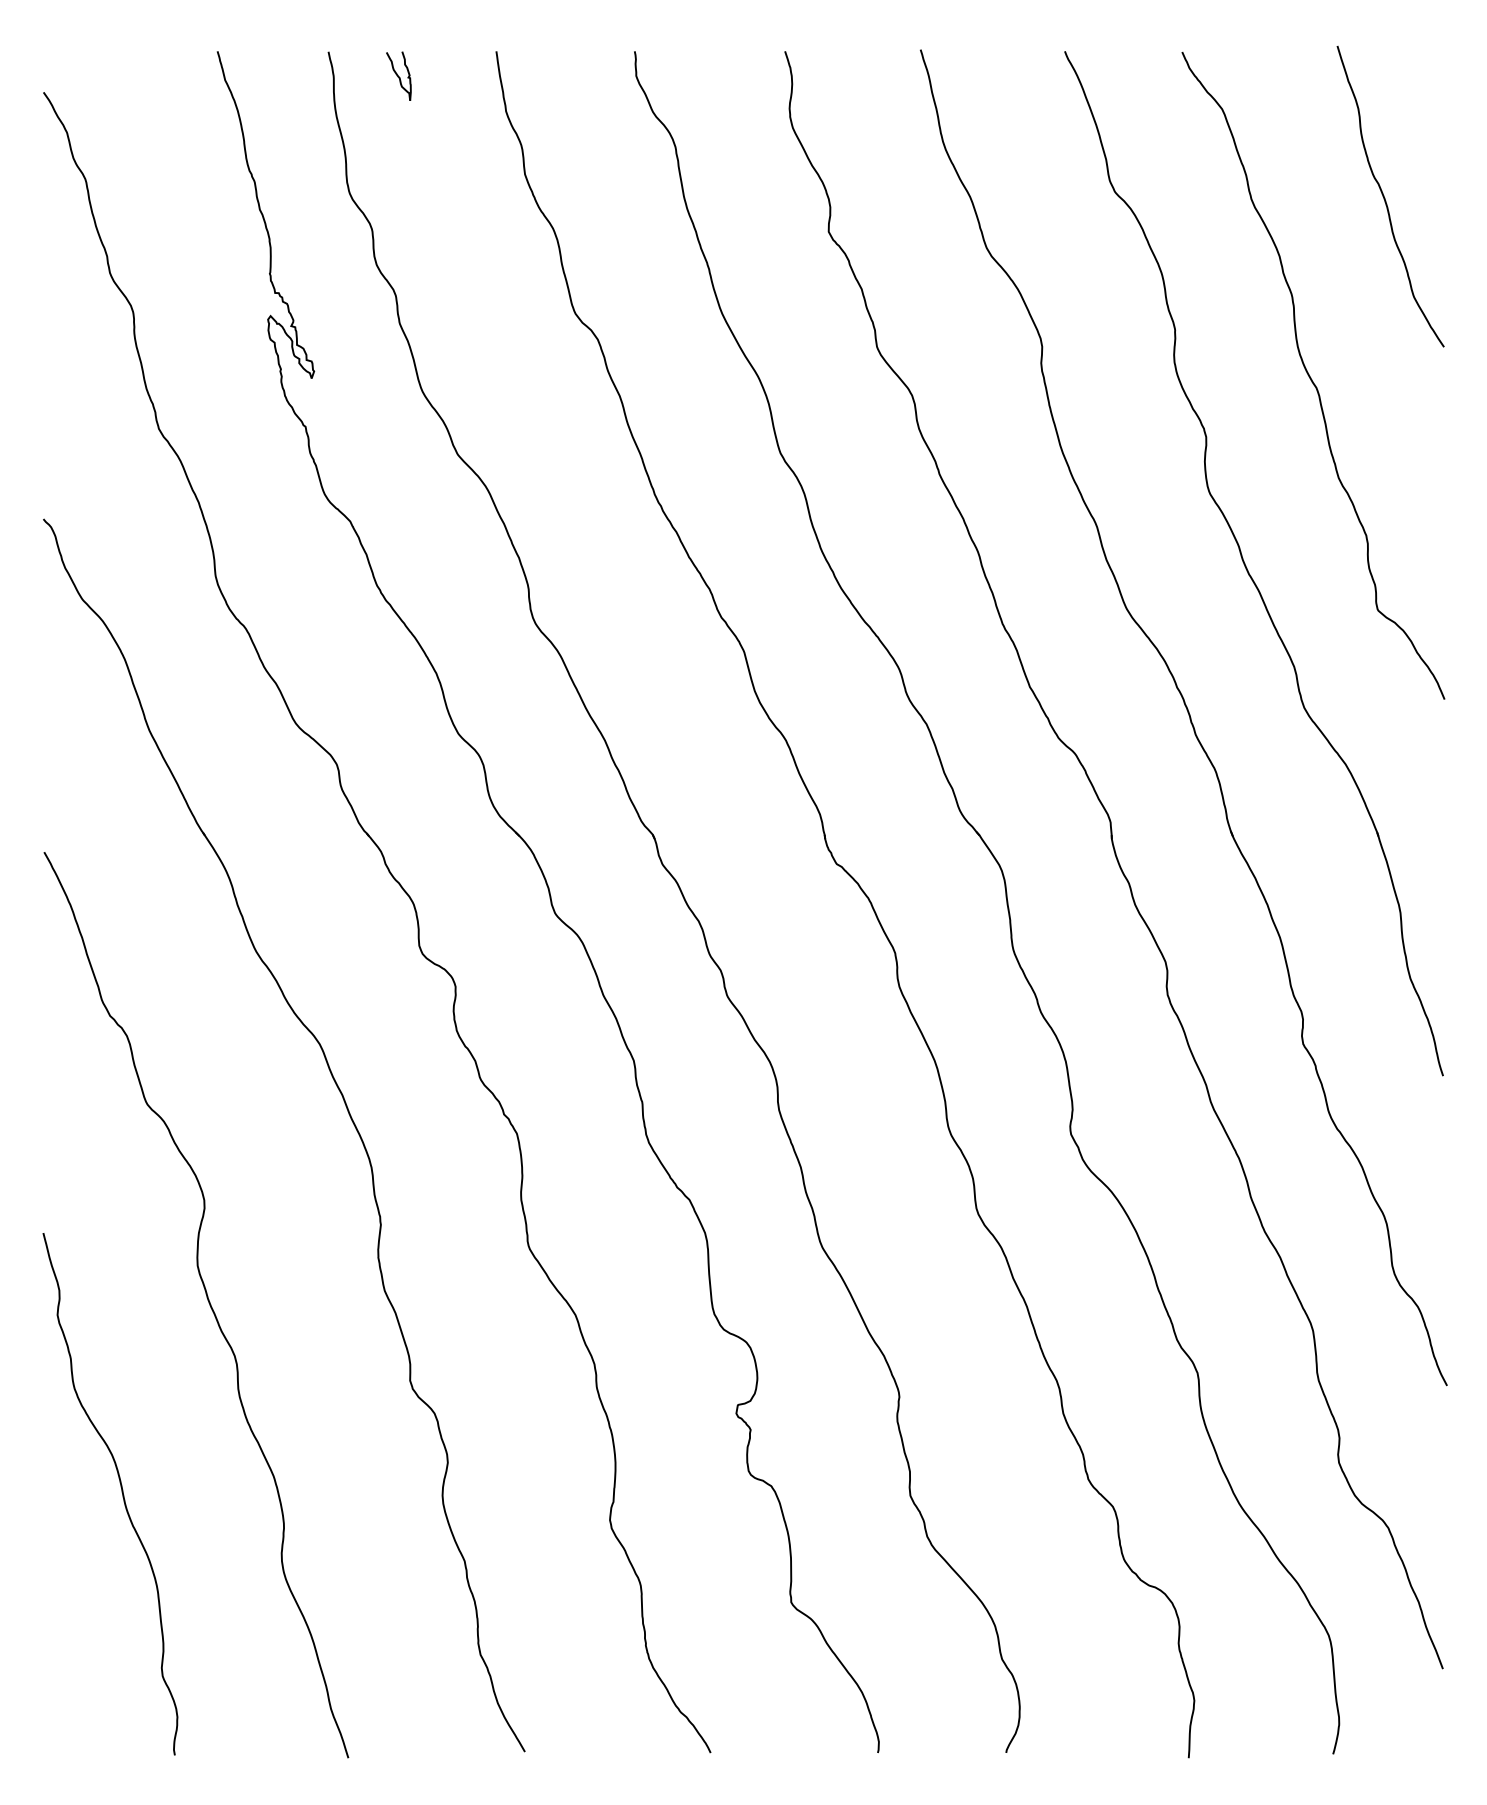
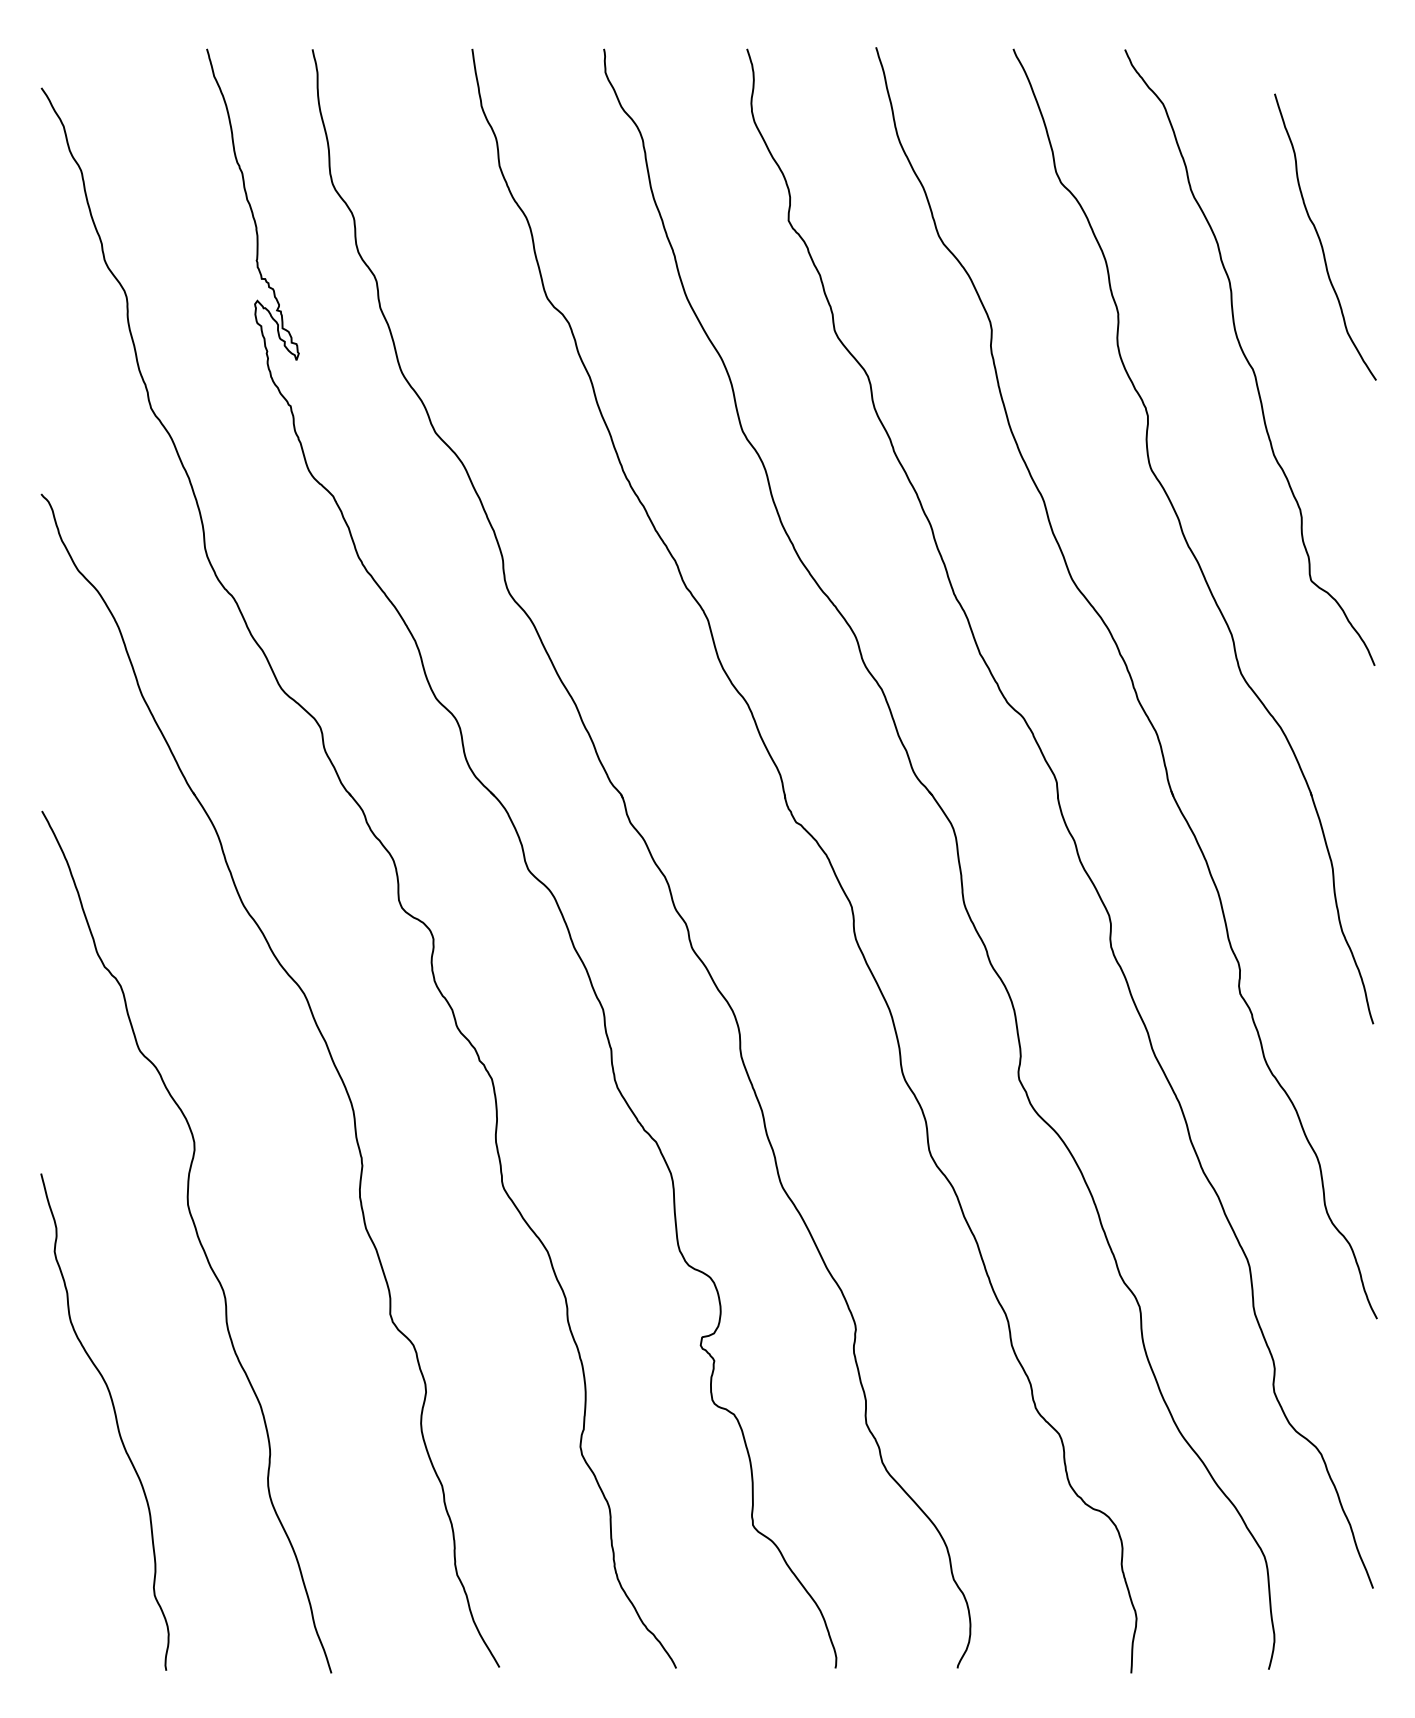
curve: (398, 76) -> (379, 72), removed
curve: (1385, 198) -> (1320, 238), moved

